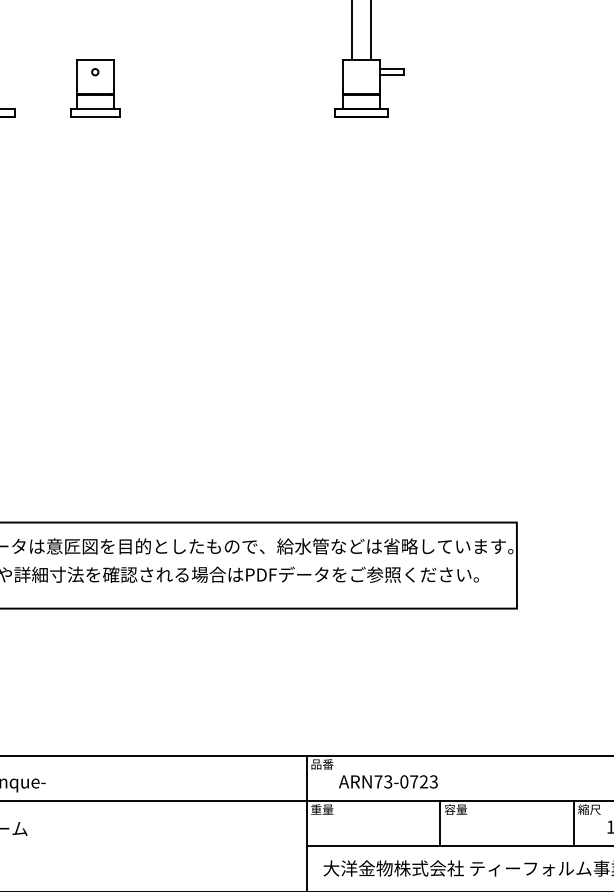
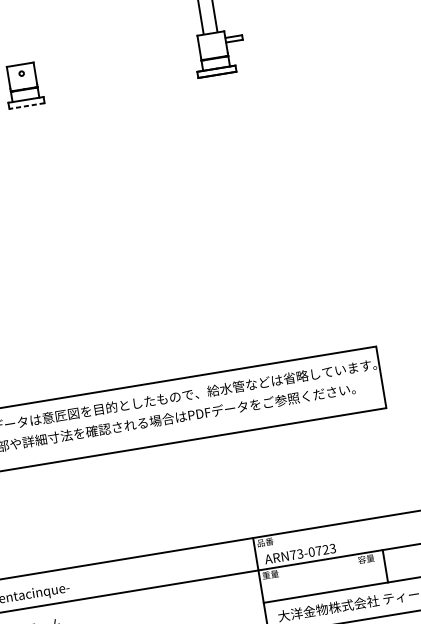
line: (95, 117) -> (27, 106), solid -> dashed
text: (388, 781) -> (300, 553), moved
line: (440, 823) -> (385, 566), moved

